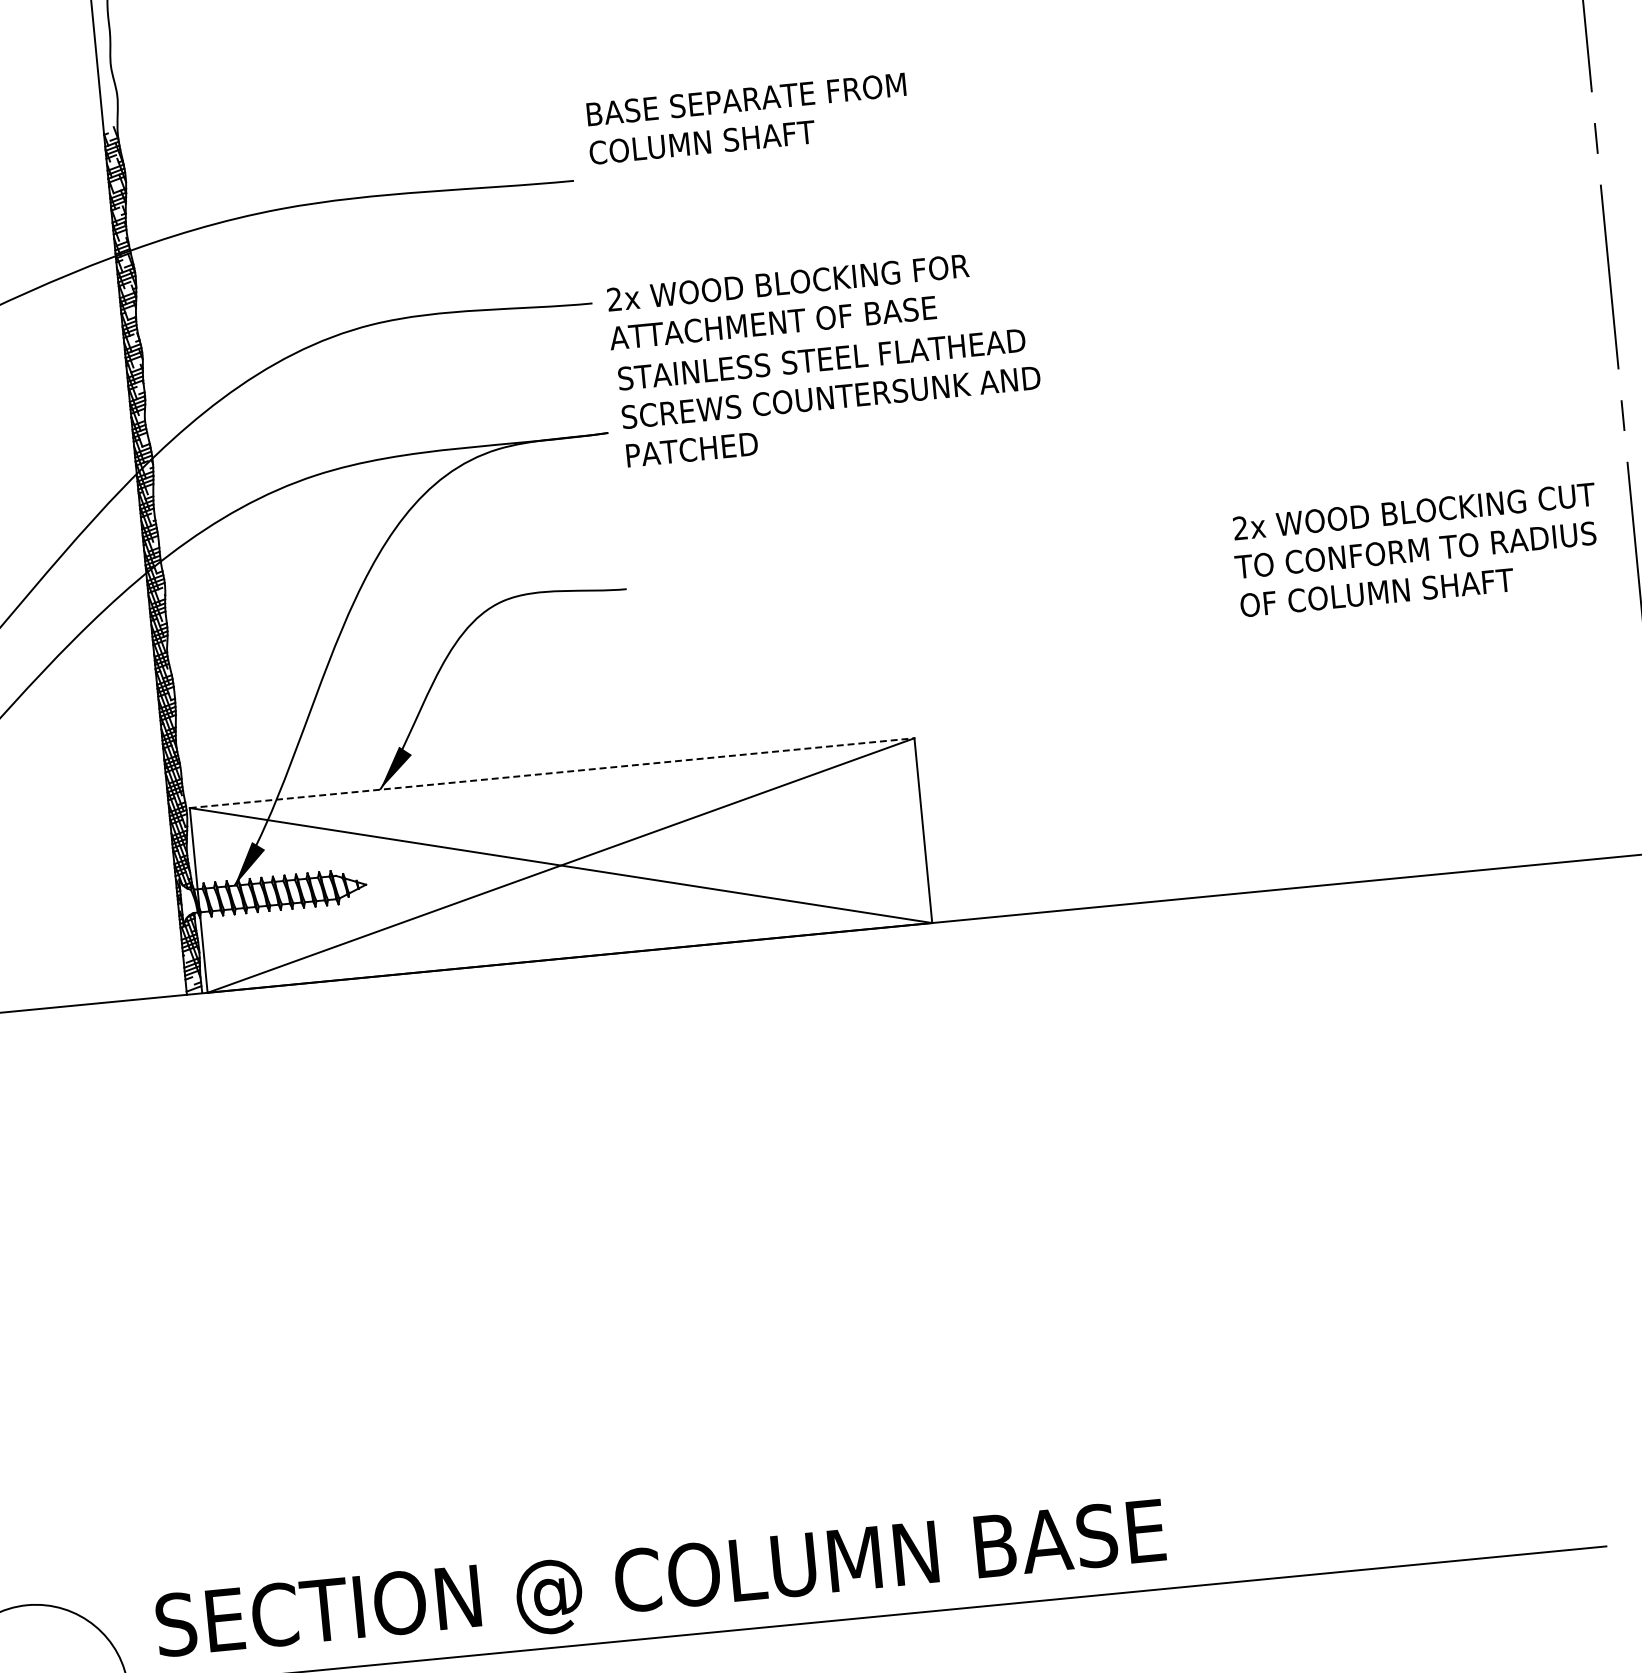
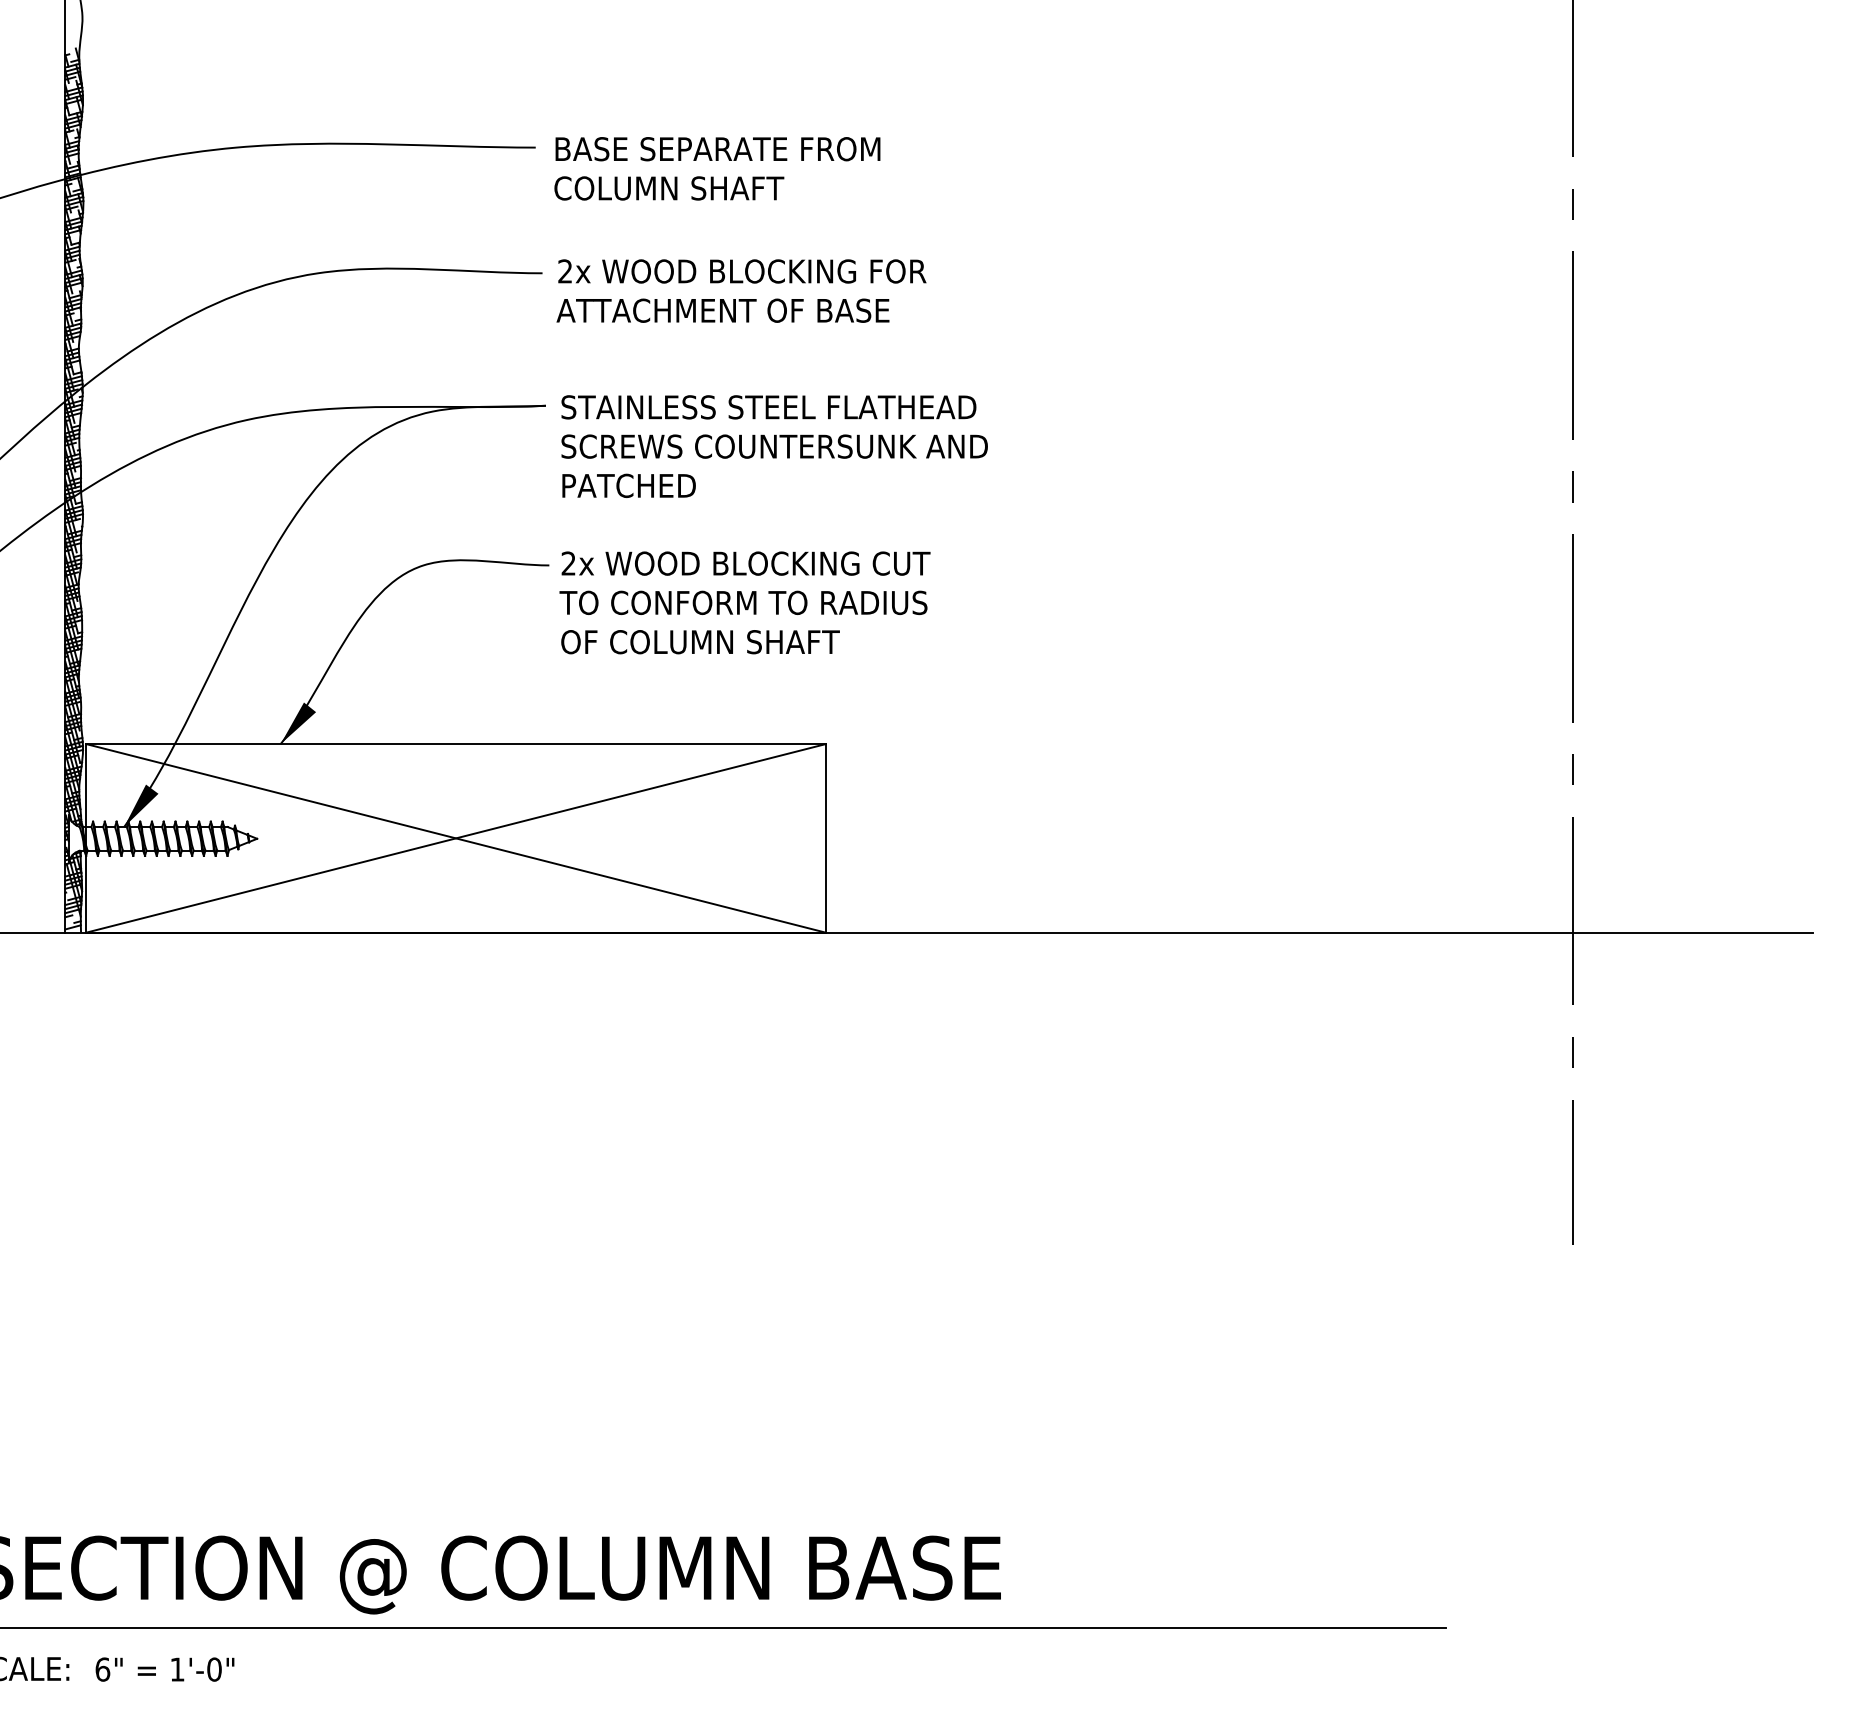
text: (747, 118) -> (717, 168), moved
text: (831, 397) -> (774, 446), moved
text: (1416, 549) -> (744, 602), moved
line: (552, 773) -> (456, 744), dashed -> solid

